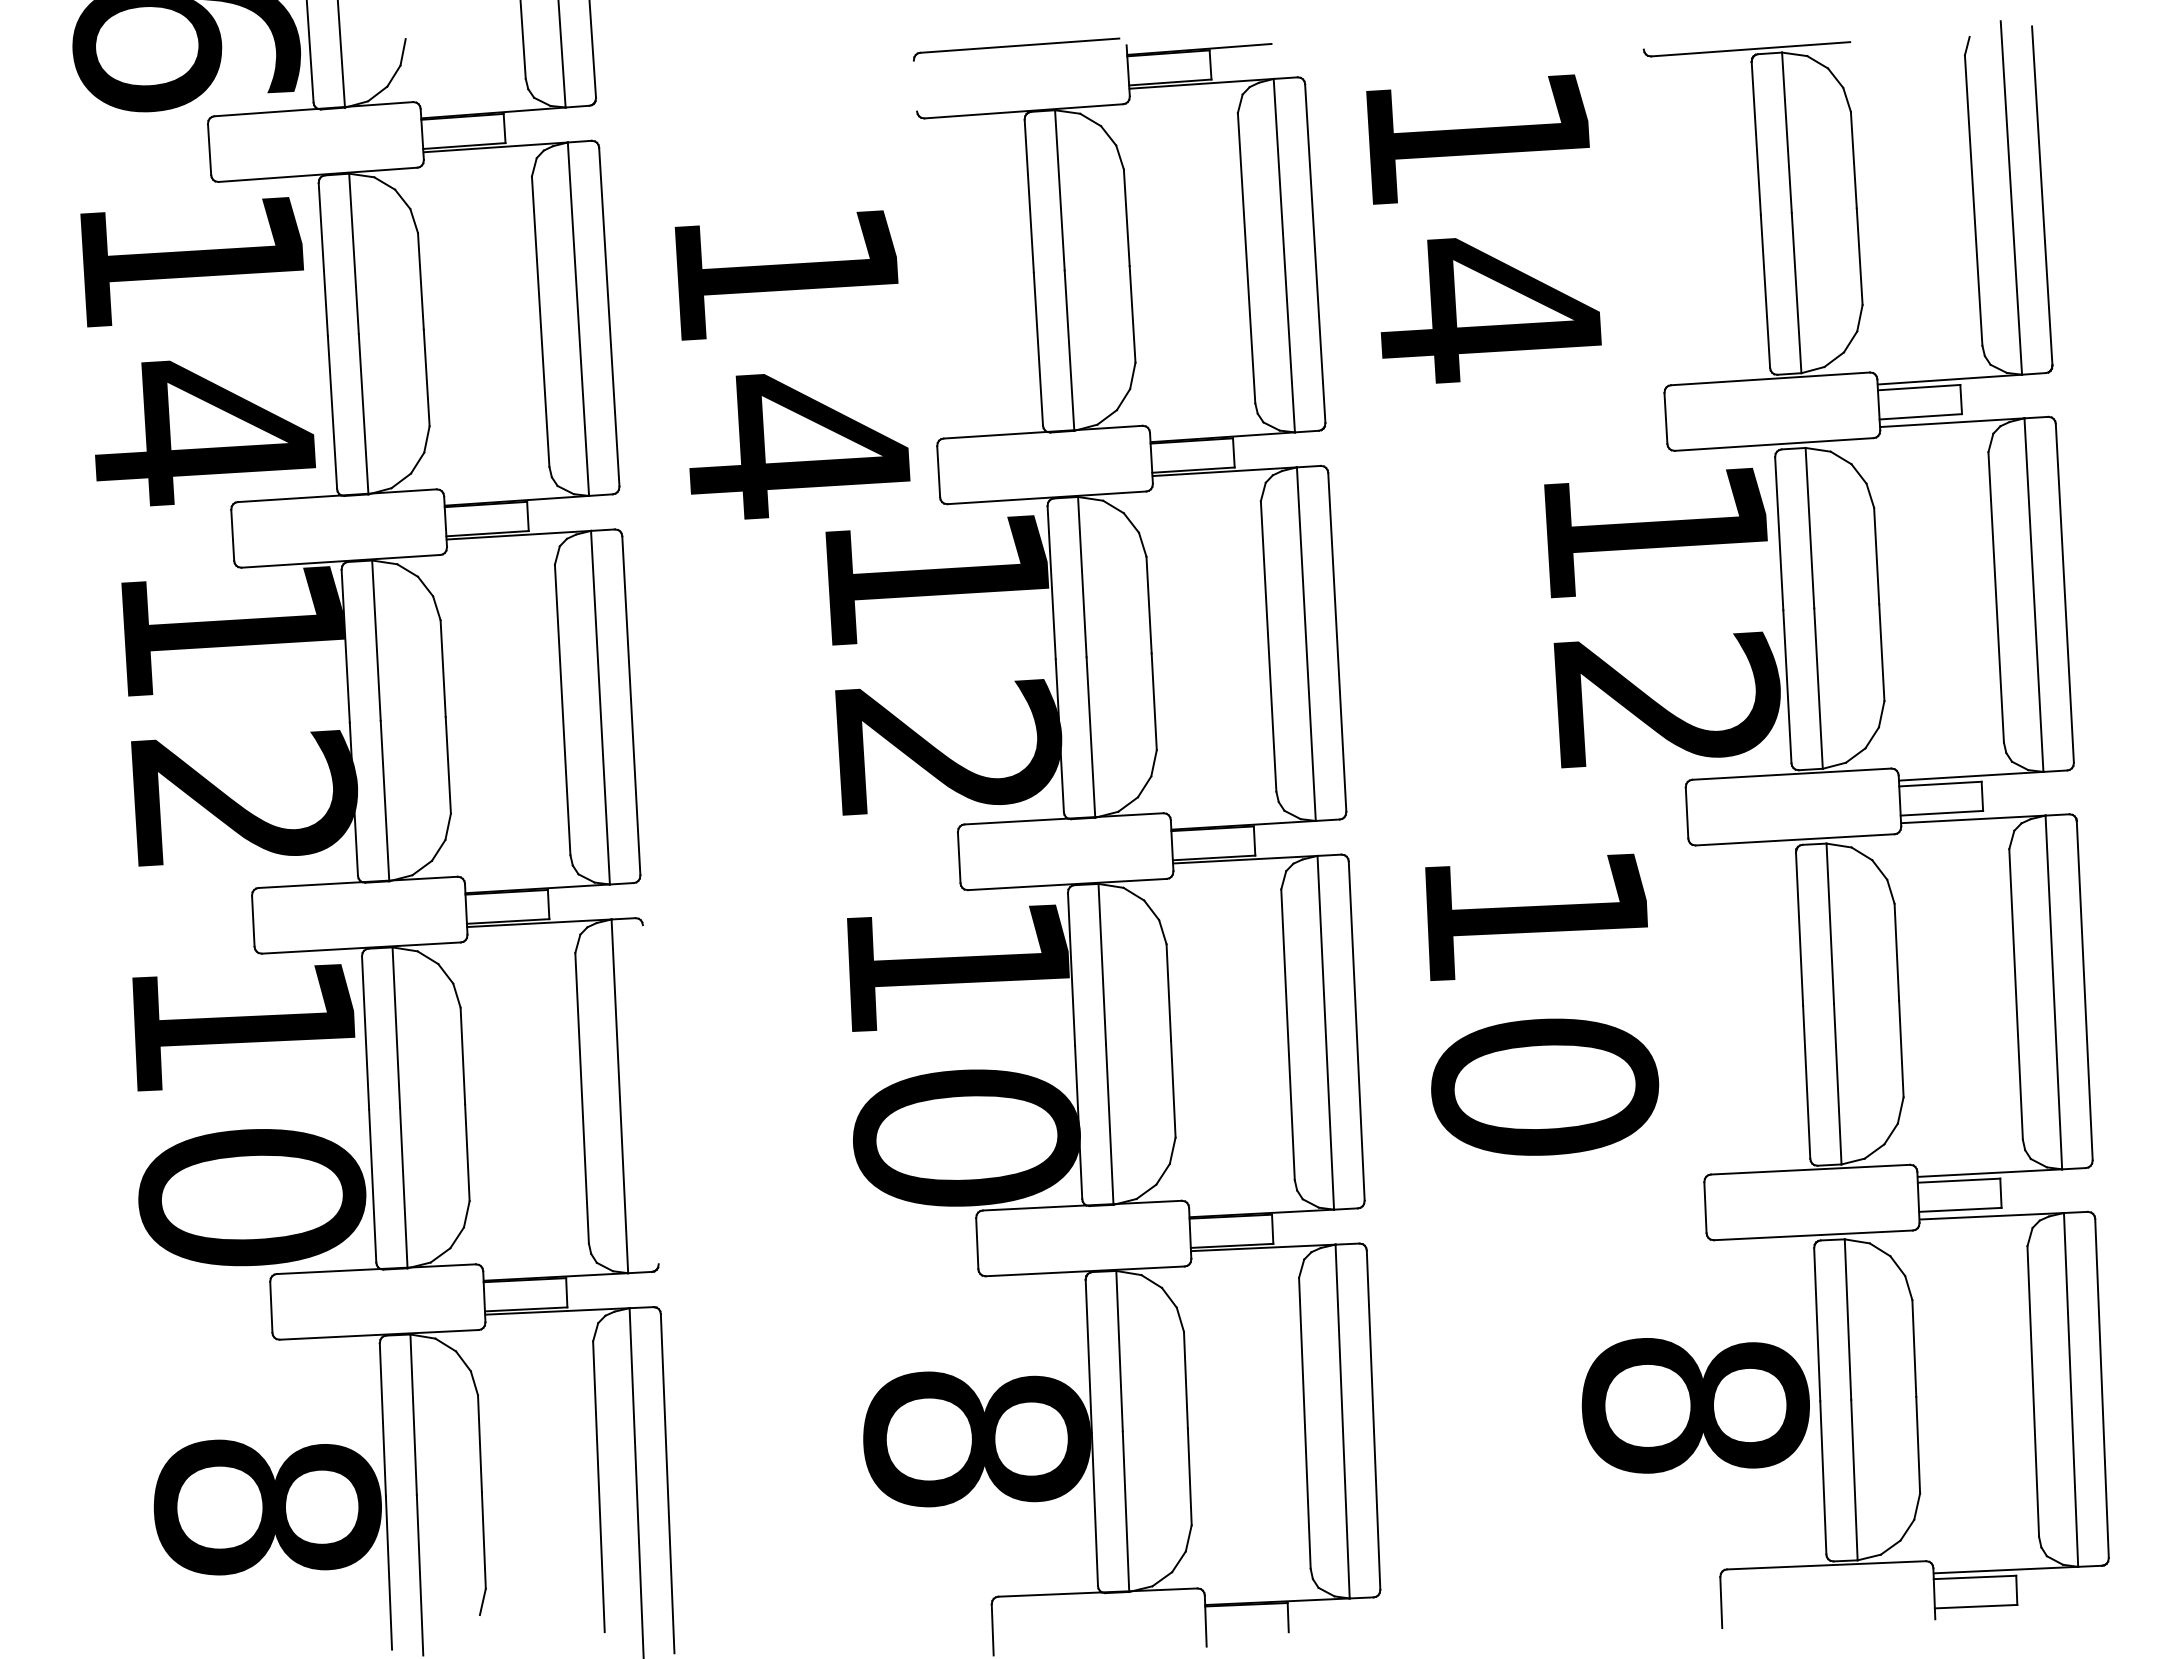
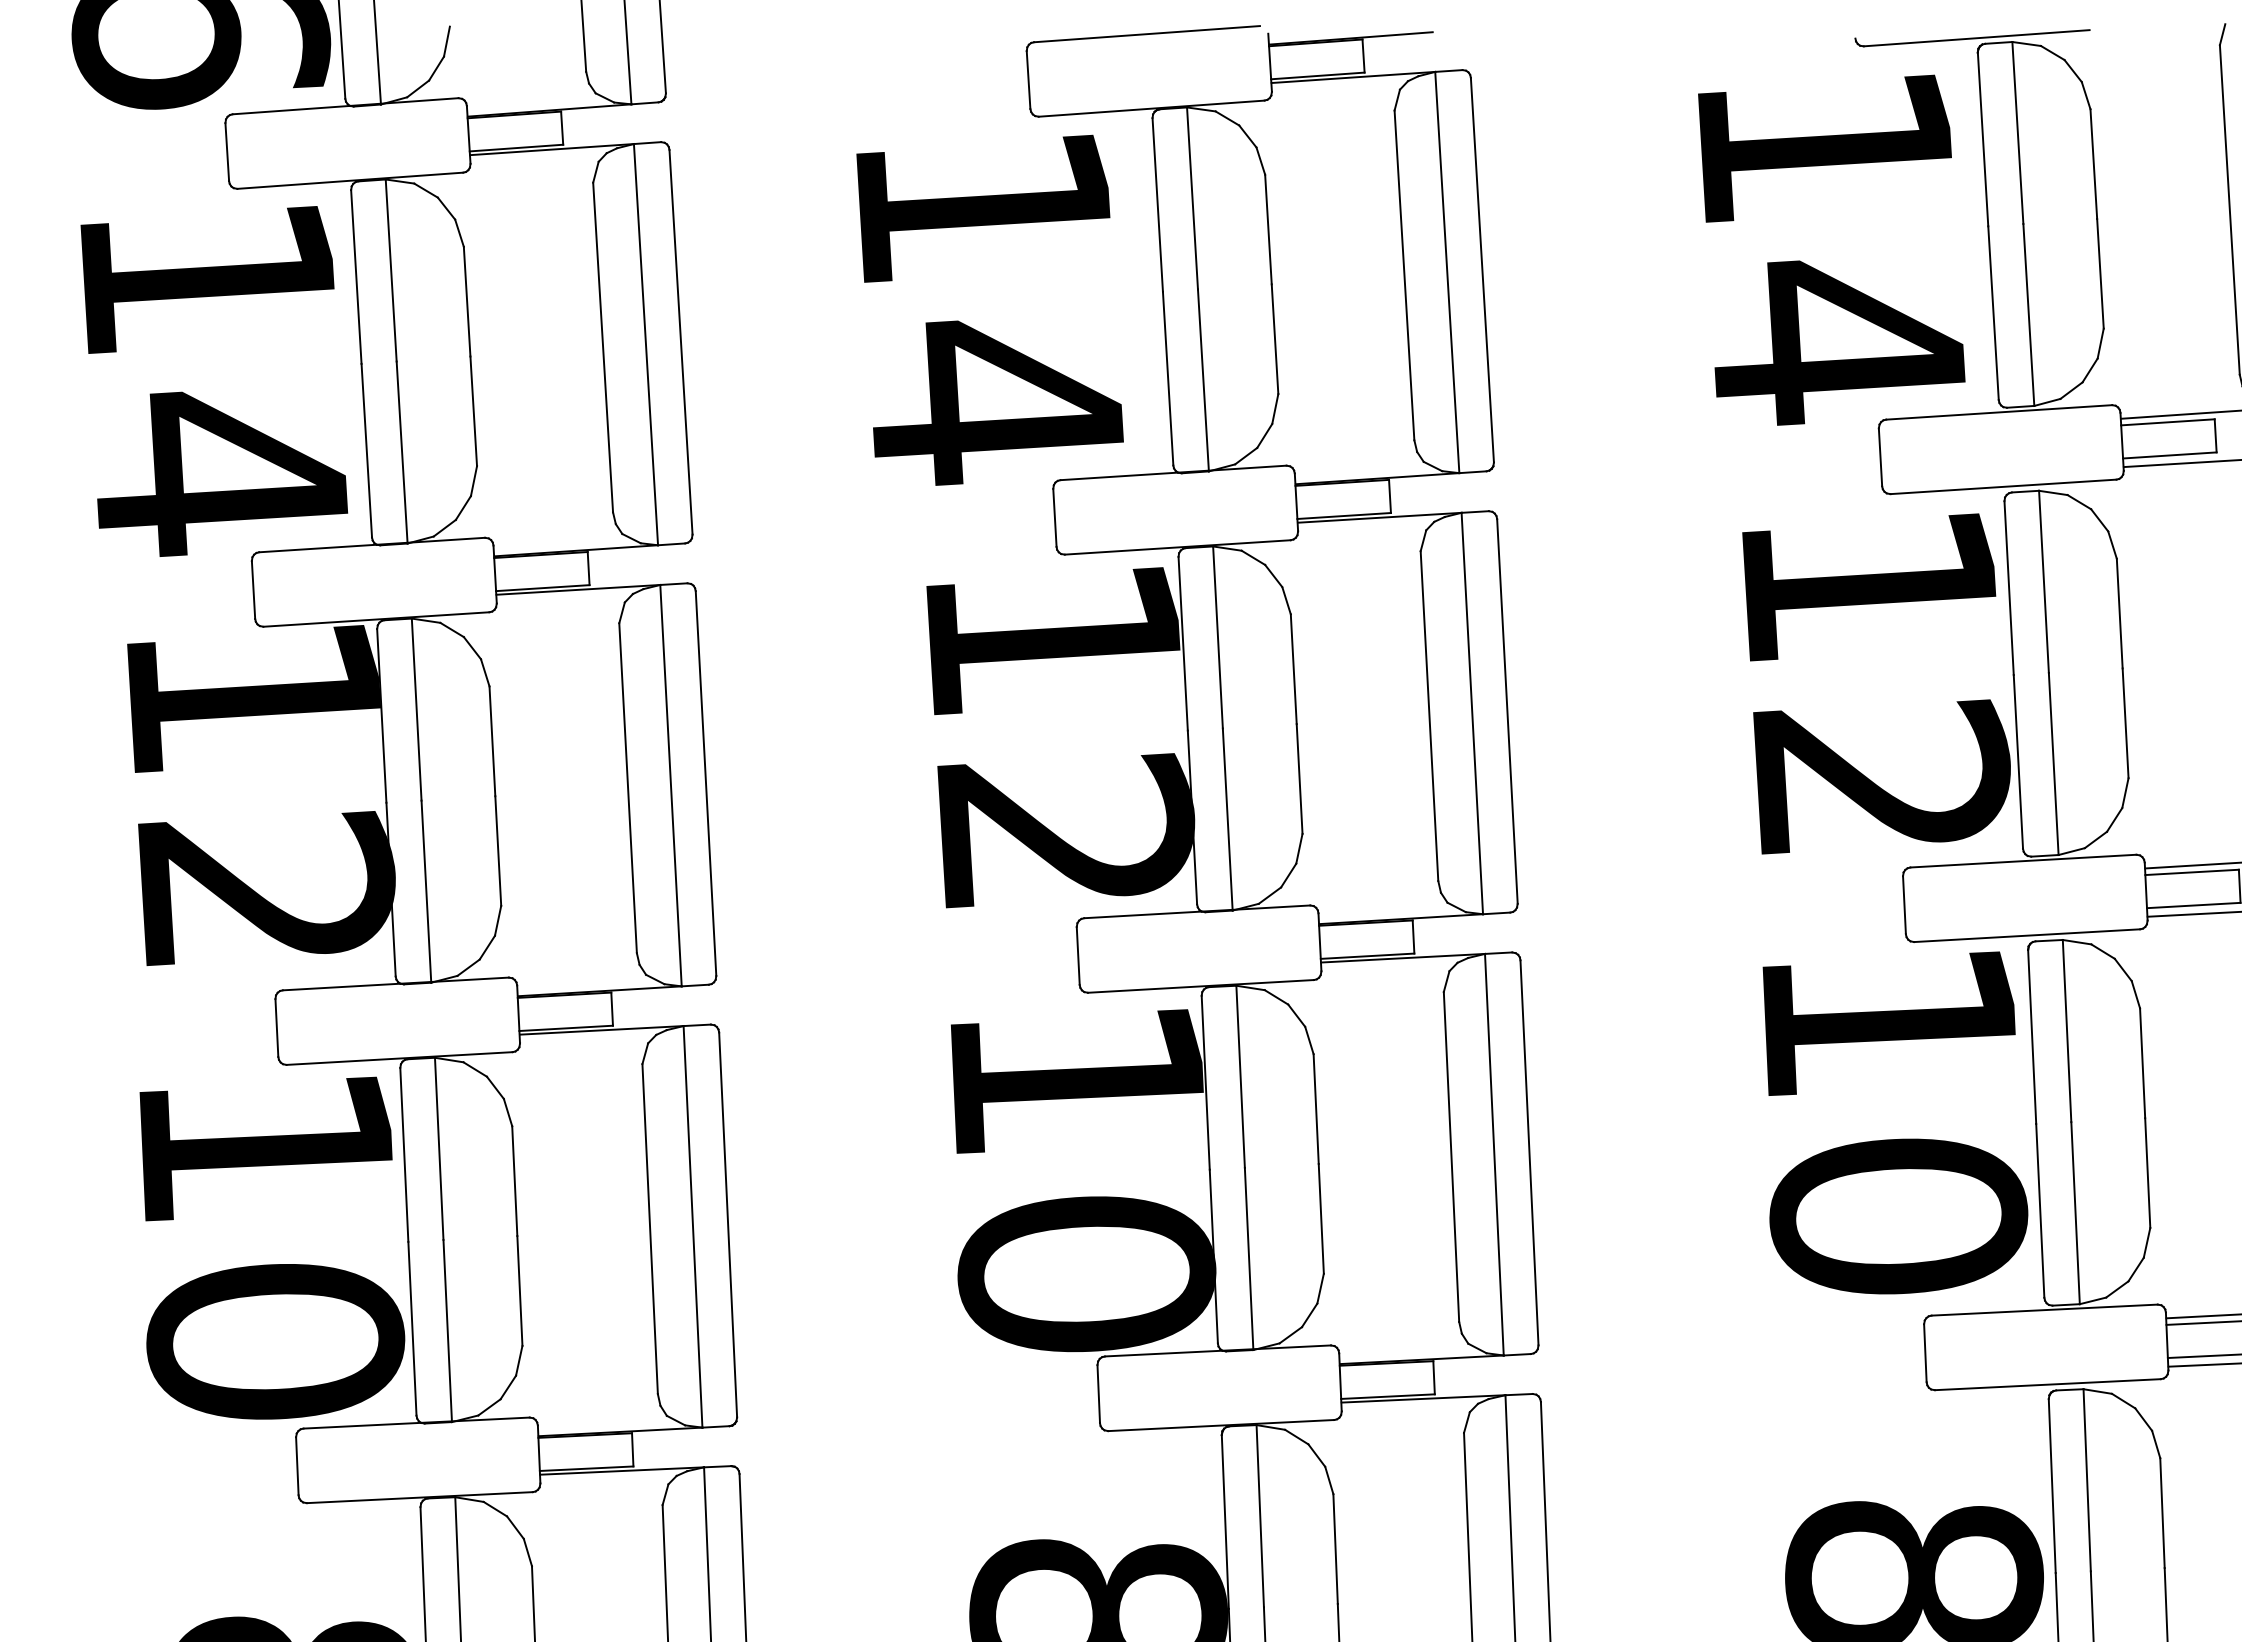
line: (915, 85) -> (1028, 79), added
text: (1483, 228) -> (1831, 249), moved
text: (792, 364) -> (990, 309), moved
text: (1542, 1004) -> (1895, 1122), moved
line: (650, 1094) -> (727, 1224), added

